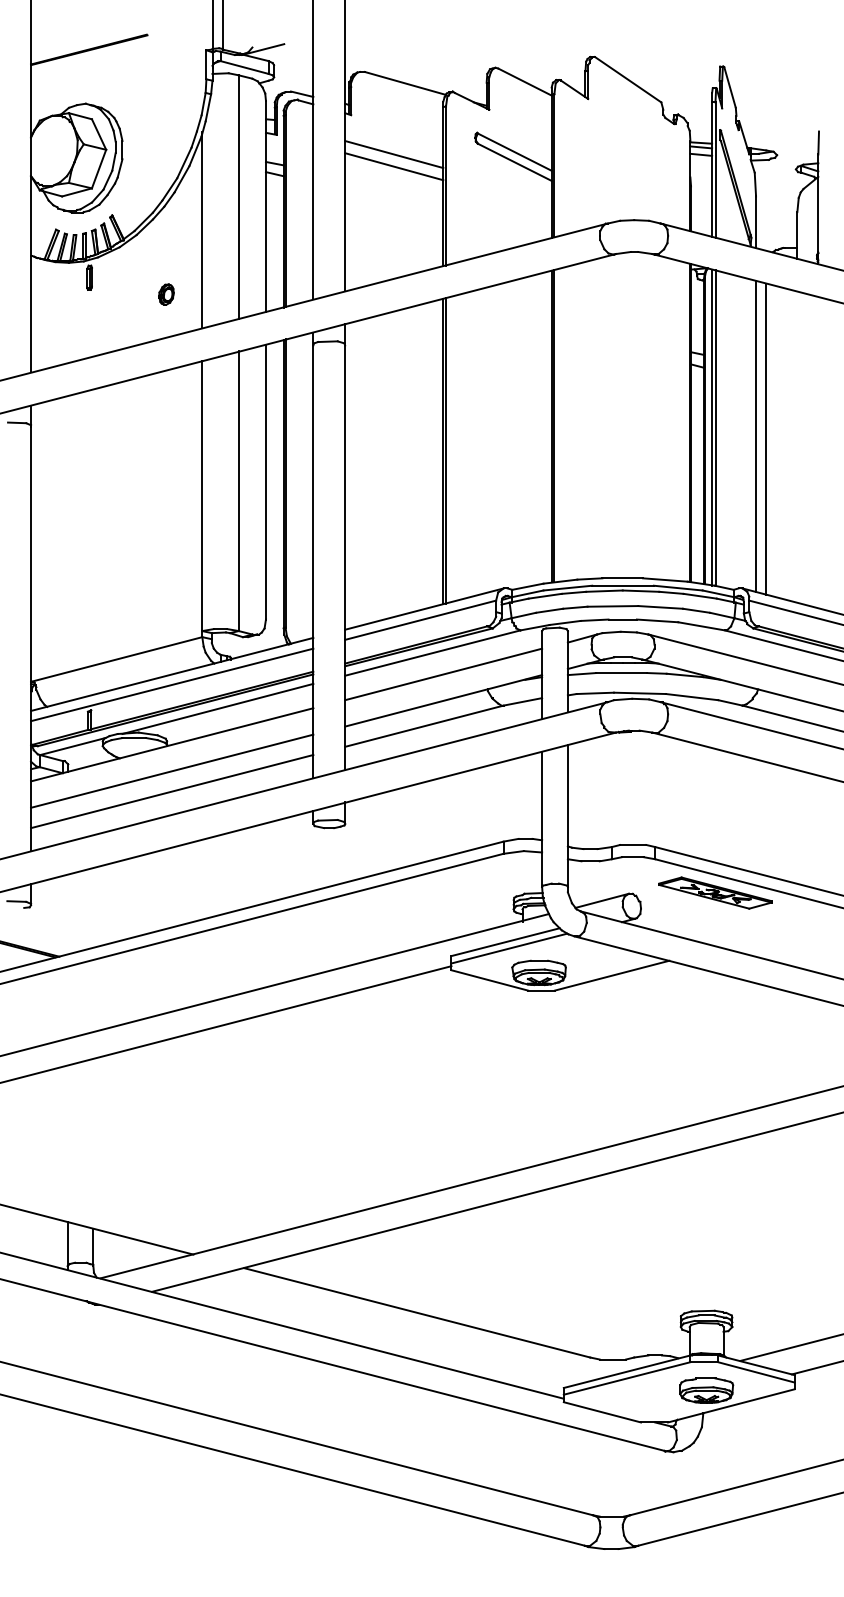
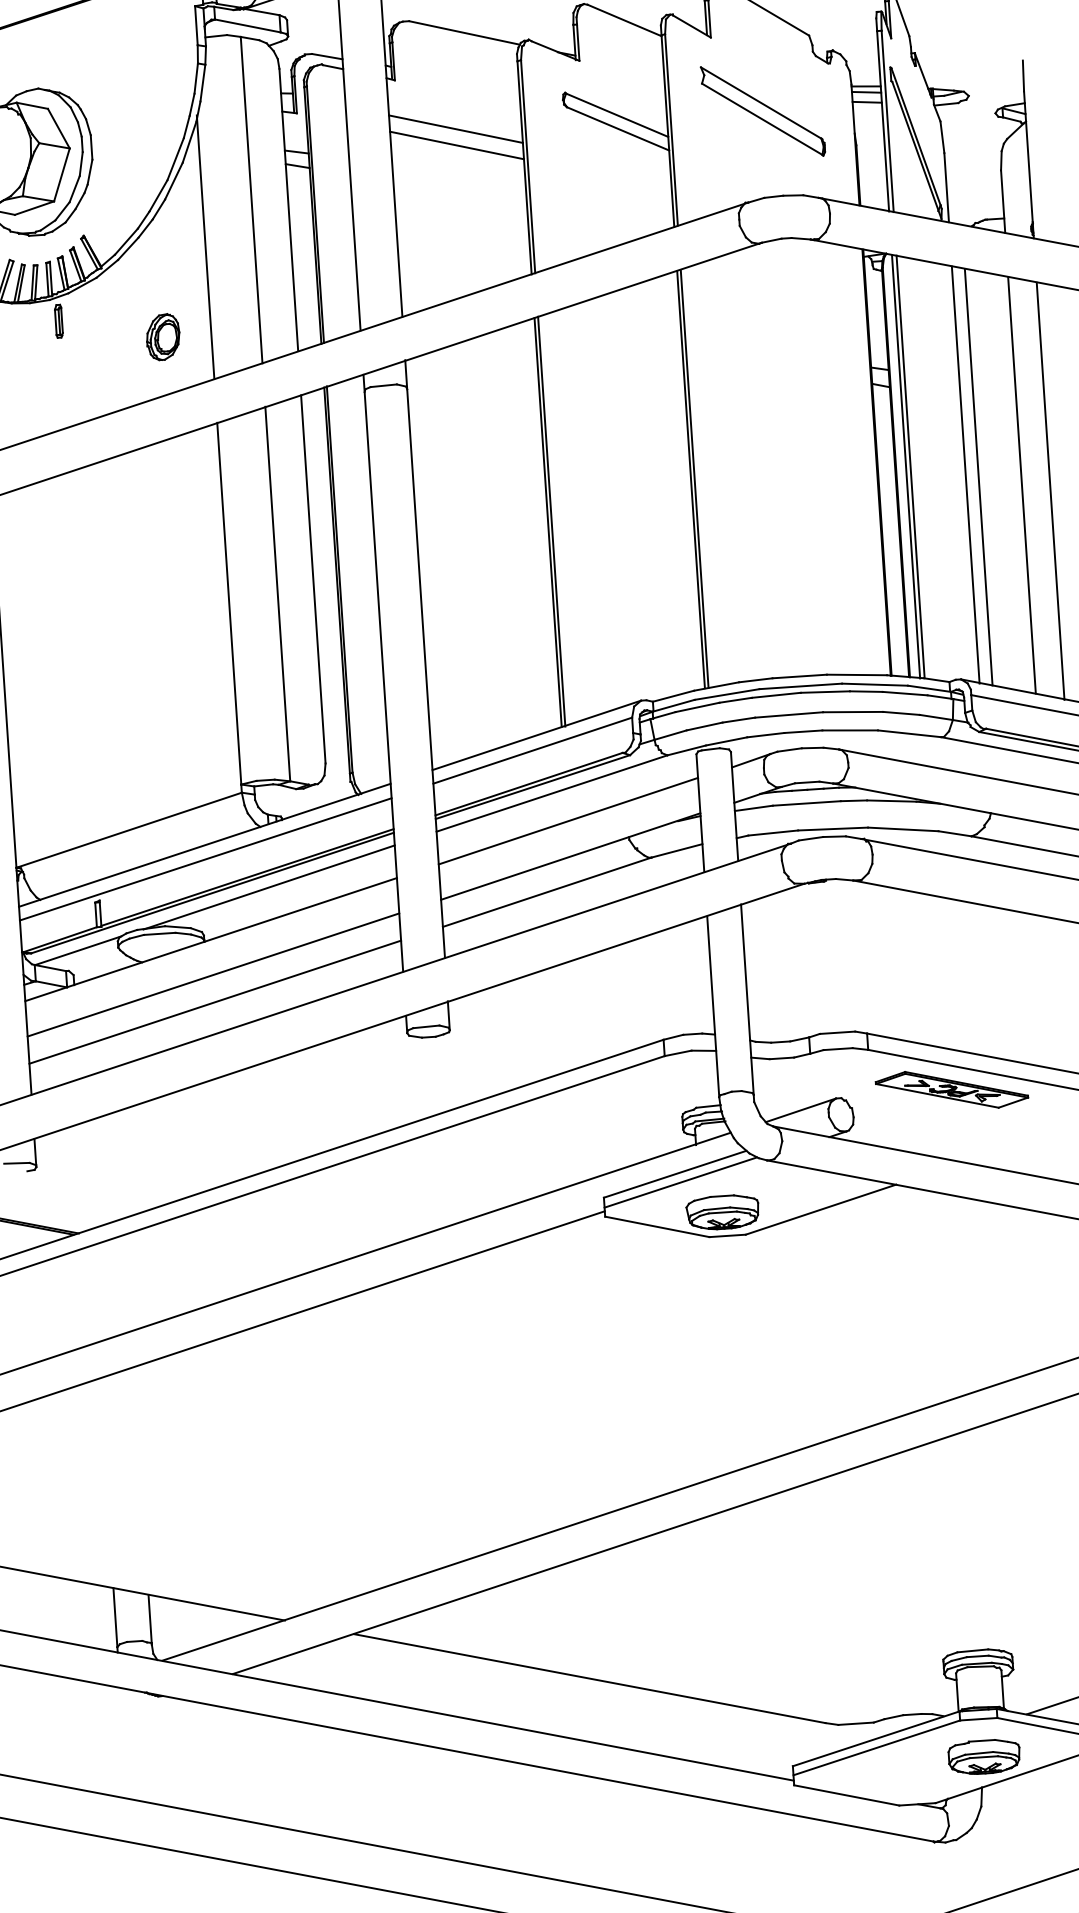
part: (623, 156) -> (763, 111), added
part: (166, 294) -> (163, 336), size x1.67
line: (797, 446) -> (1022, 484), added
line: (818, 452) -> (1050, 490), added

